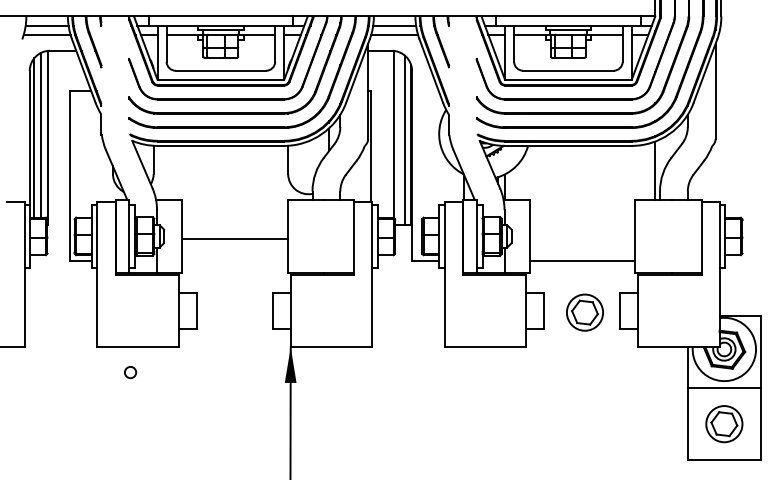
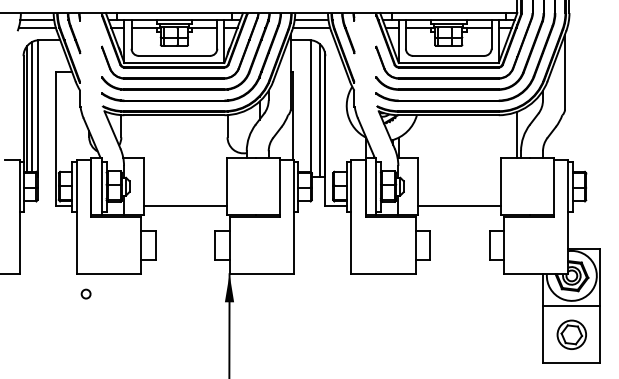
line: (234, 238) -> (185, 205), moved
part: (584, 312) -> (461, 246), removed
circle: (129, 371) -> (85, 293), moved

